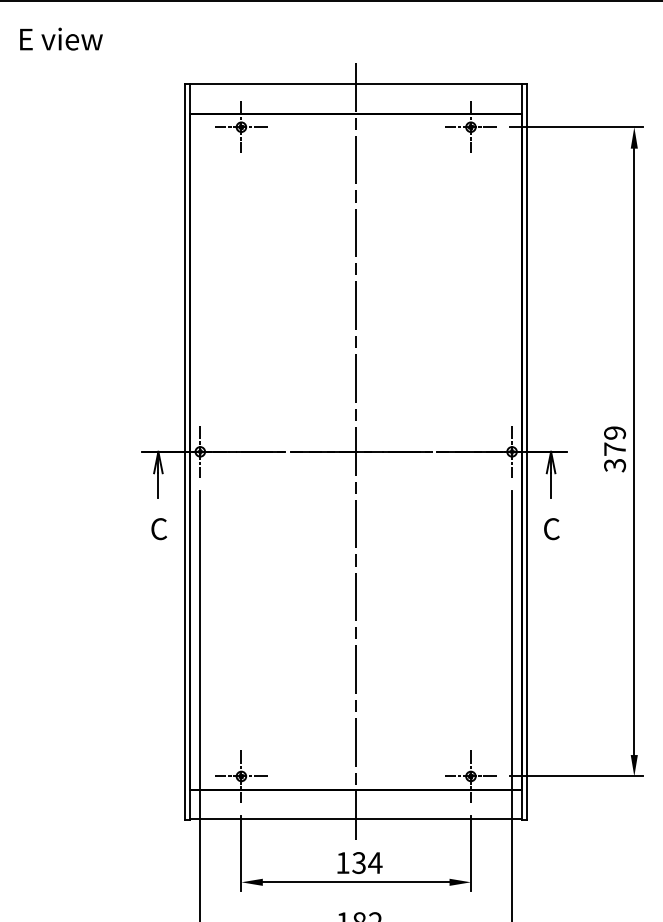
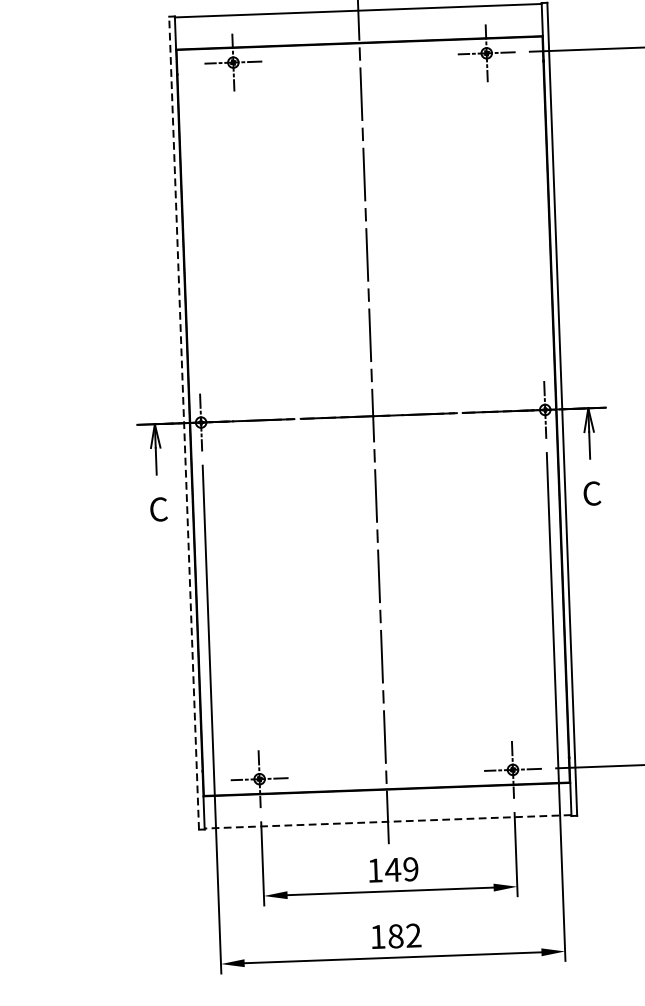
line: (184, 451) -> (183, 422), solid -> dashed
line: (355, 819) -> (387, 822), solid -> dashed
text: (366, 863) -> (401, 870), 134 -> 149

